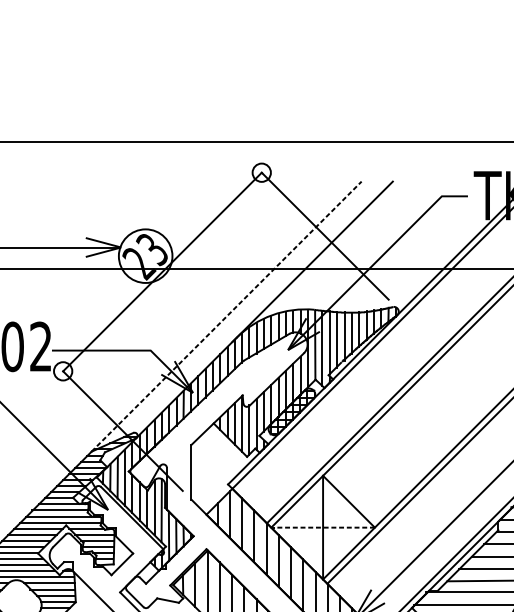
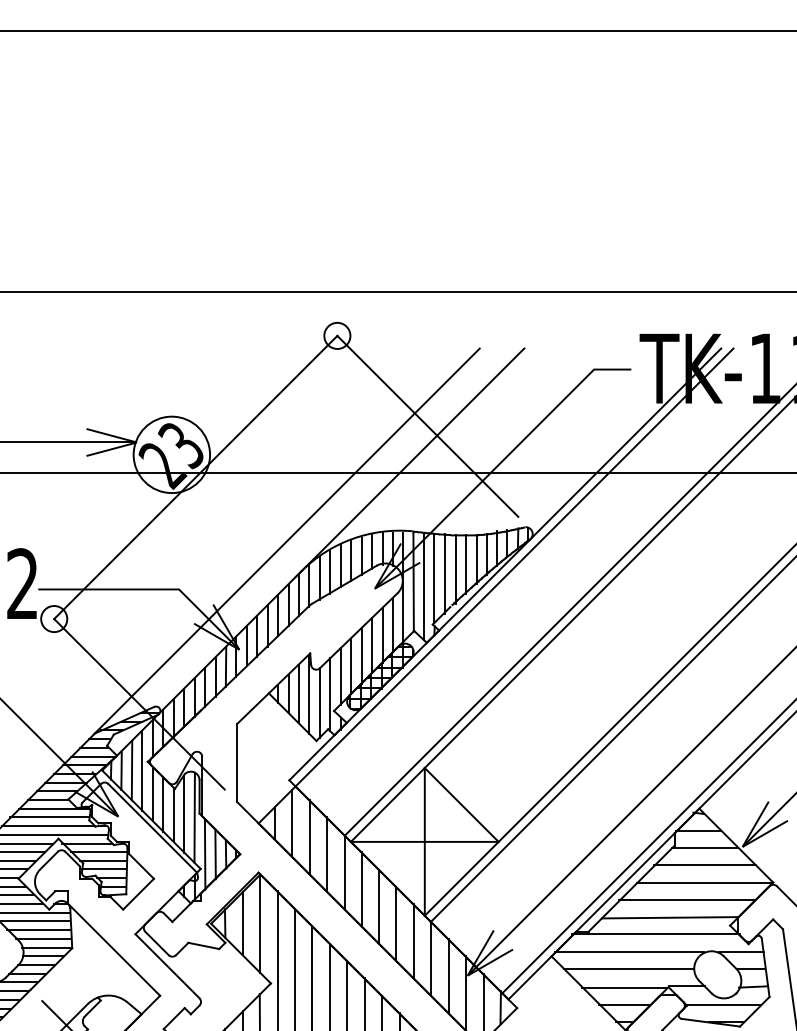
line: (226, 316) -> (287, 540), dashed -> solid
line: (322, 527) -> (424, 841), dashed -> solid

